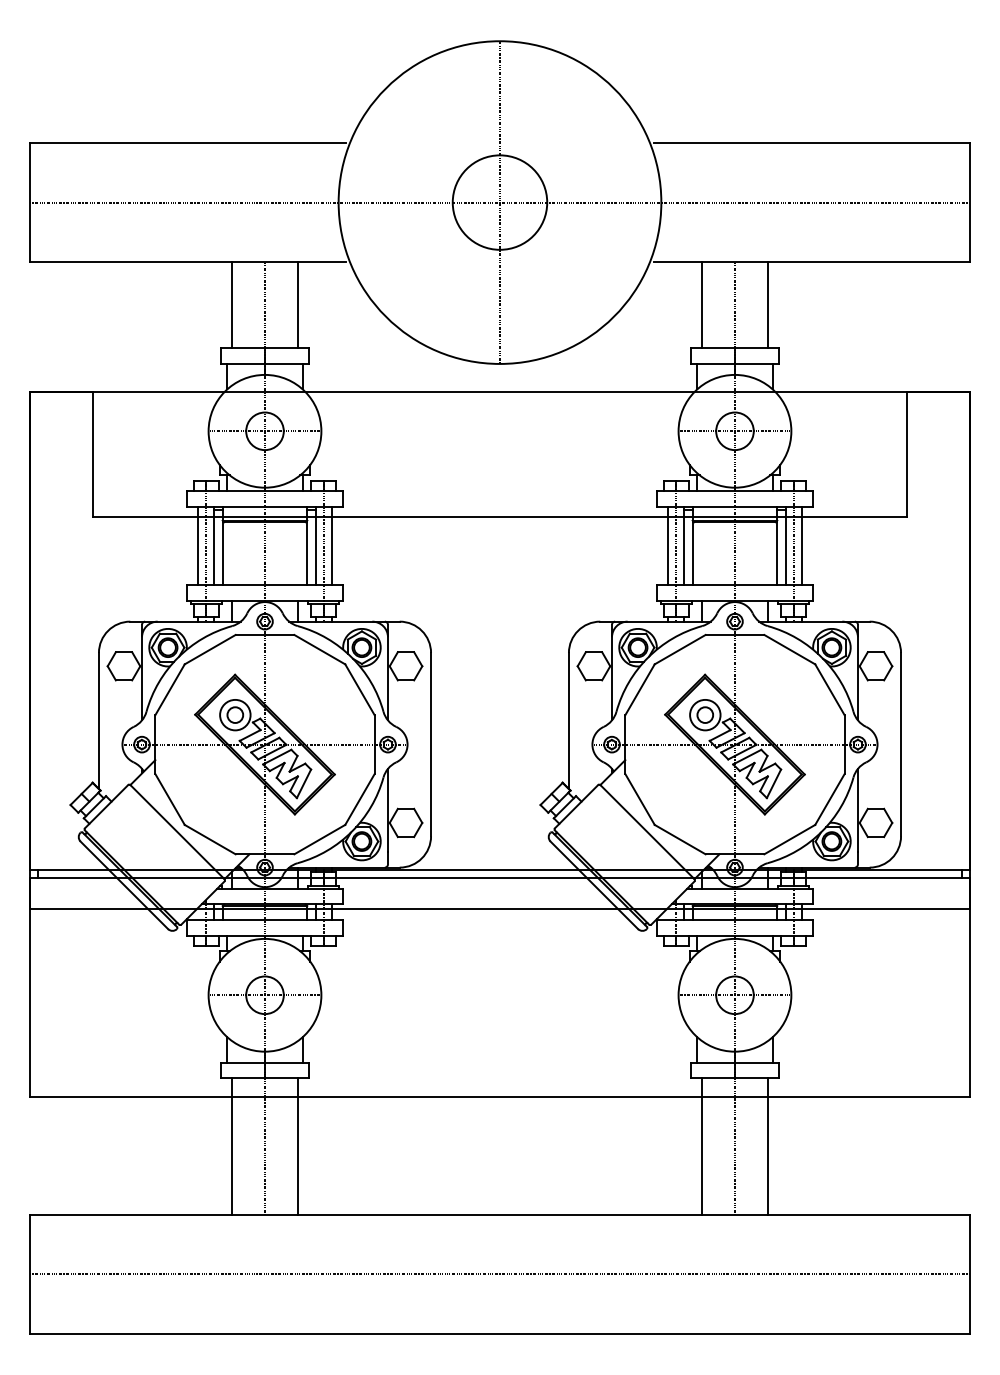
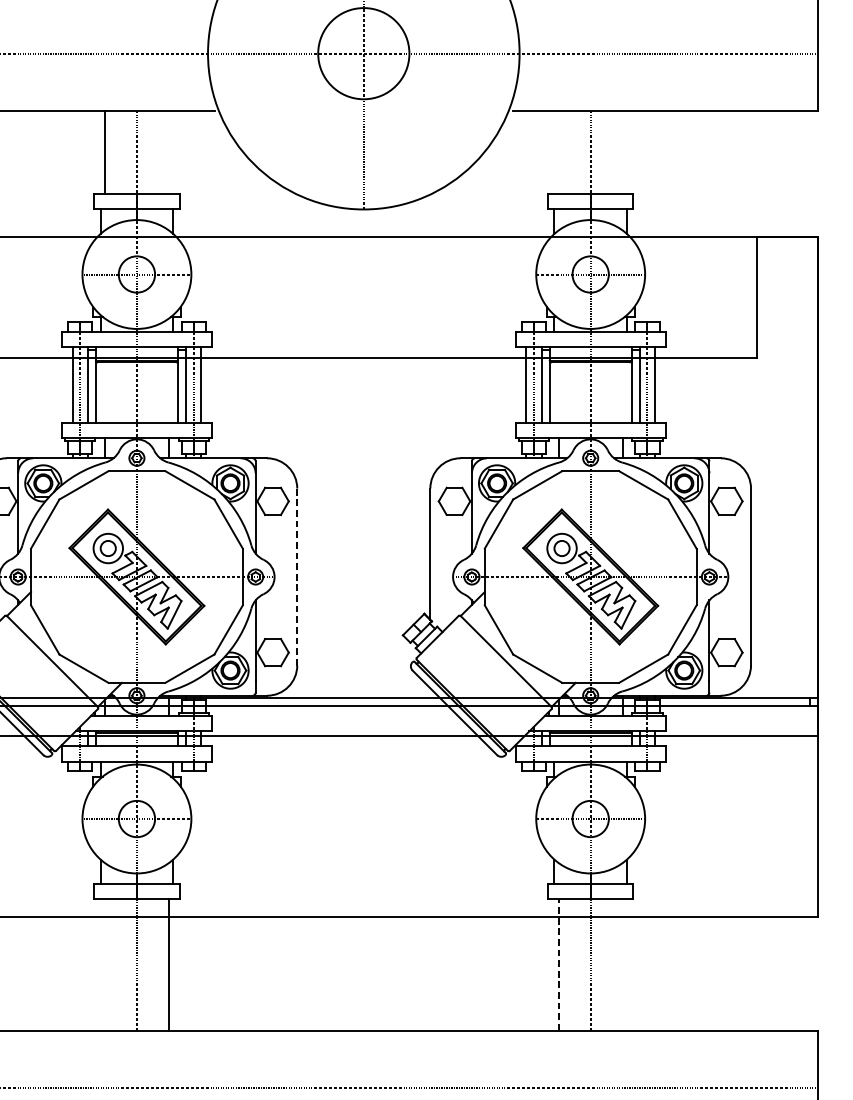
line: (298, 305) -> (169, 153), removed
line: (701, 305) -> (558, 153), removed
line: (768, 305) -> (623, 153), removed
line: (431, 744) -> (297, 576), solid -> dashed
line: (701, 1145) -> (558, 964), solid -> dashed
line: (231, 1146) -> (104, 965), removed
line: (768, 1146) -> (623, 965), removed

